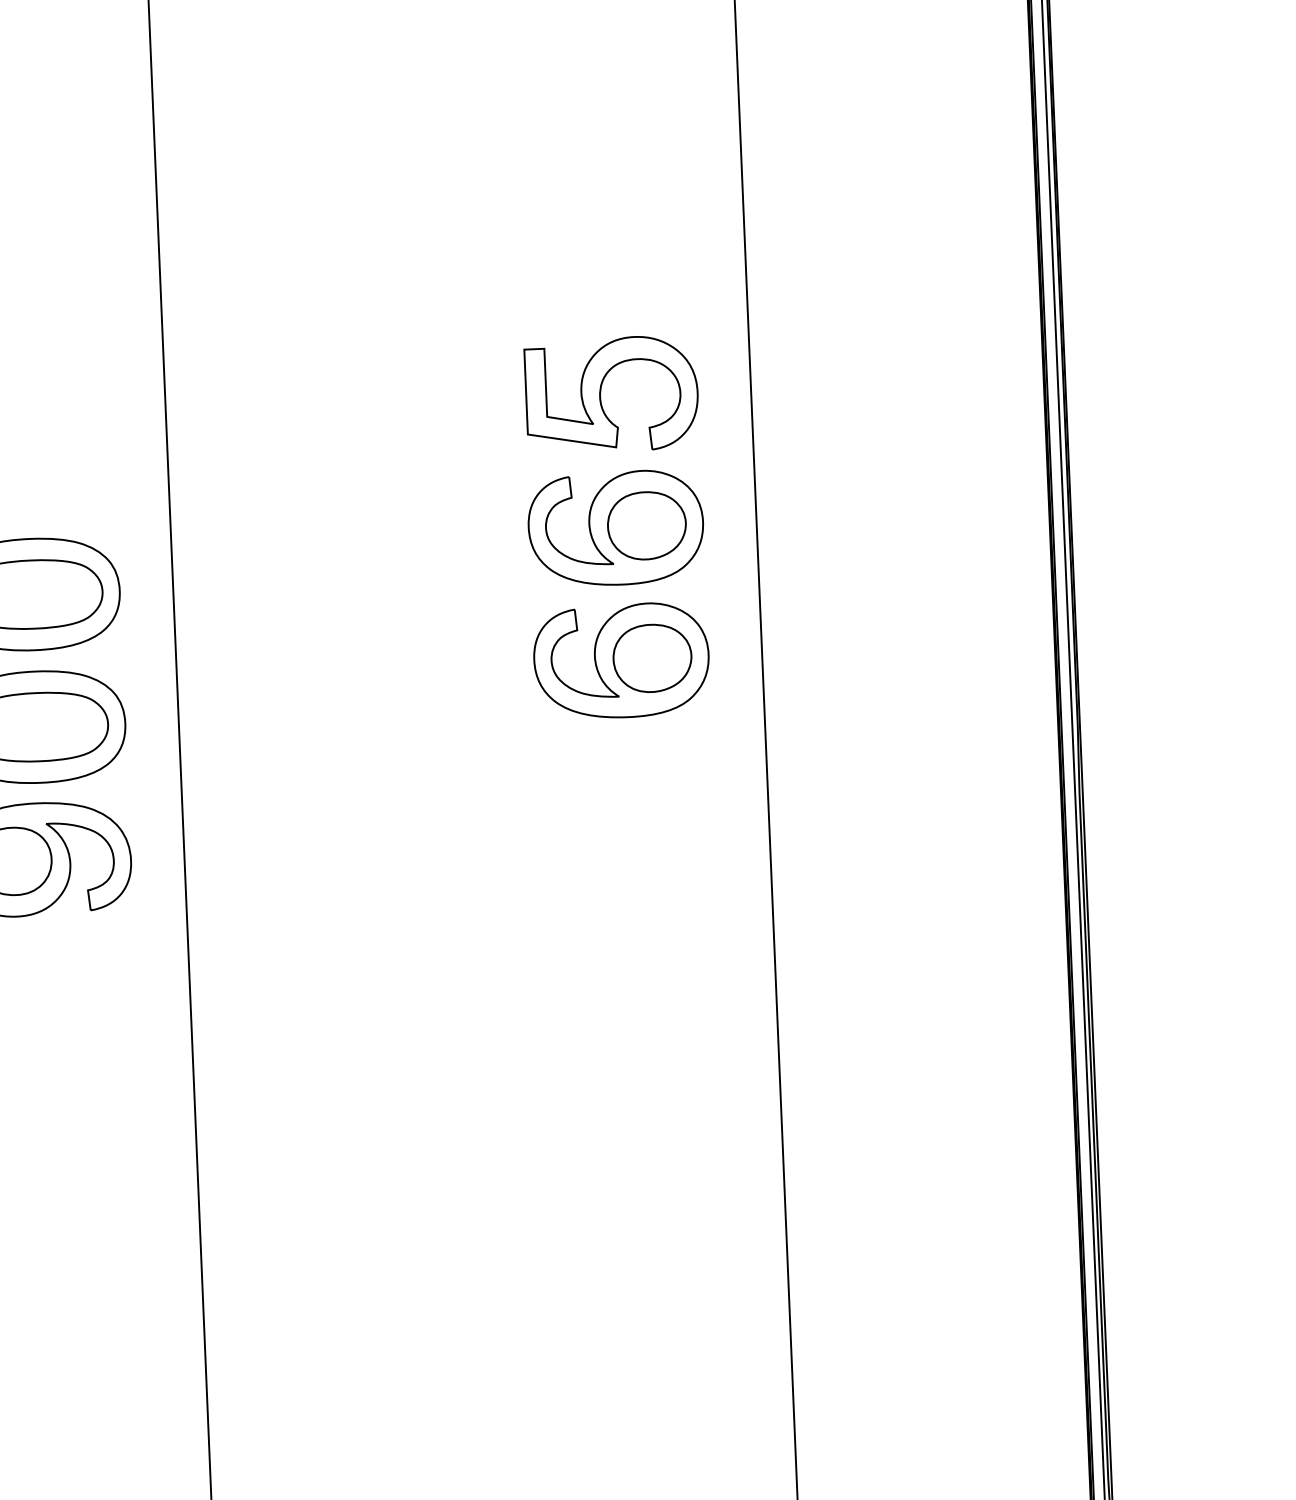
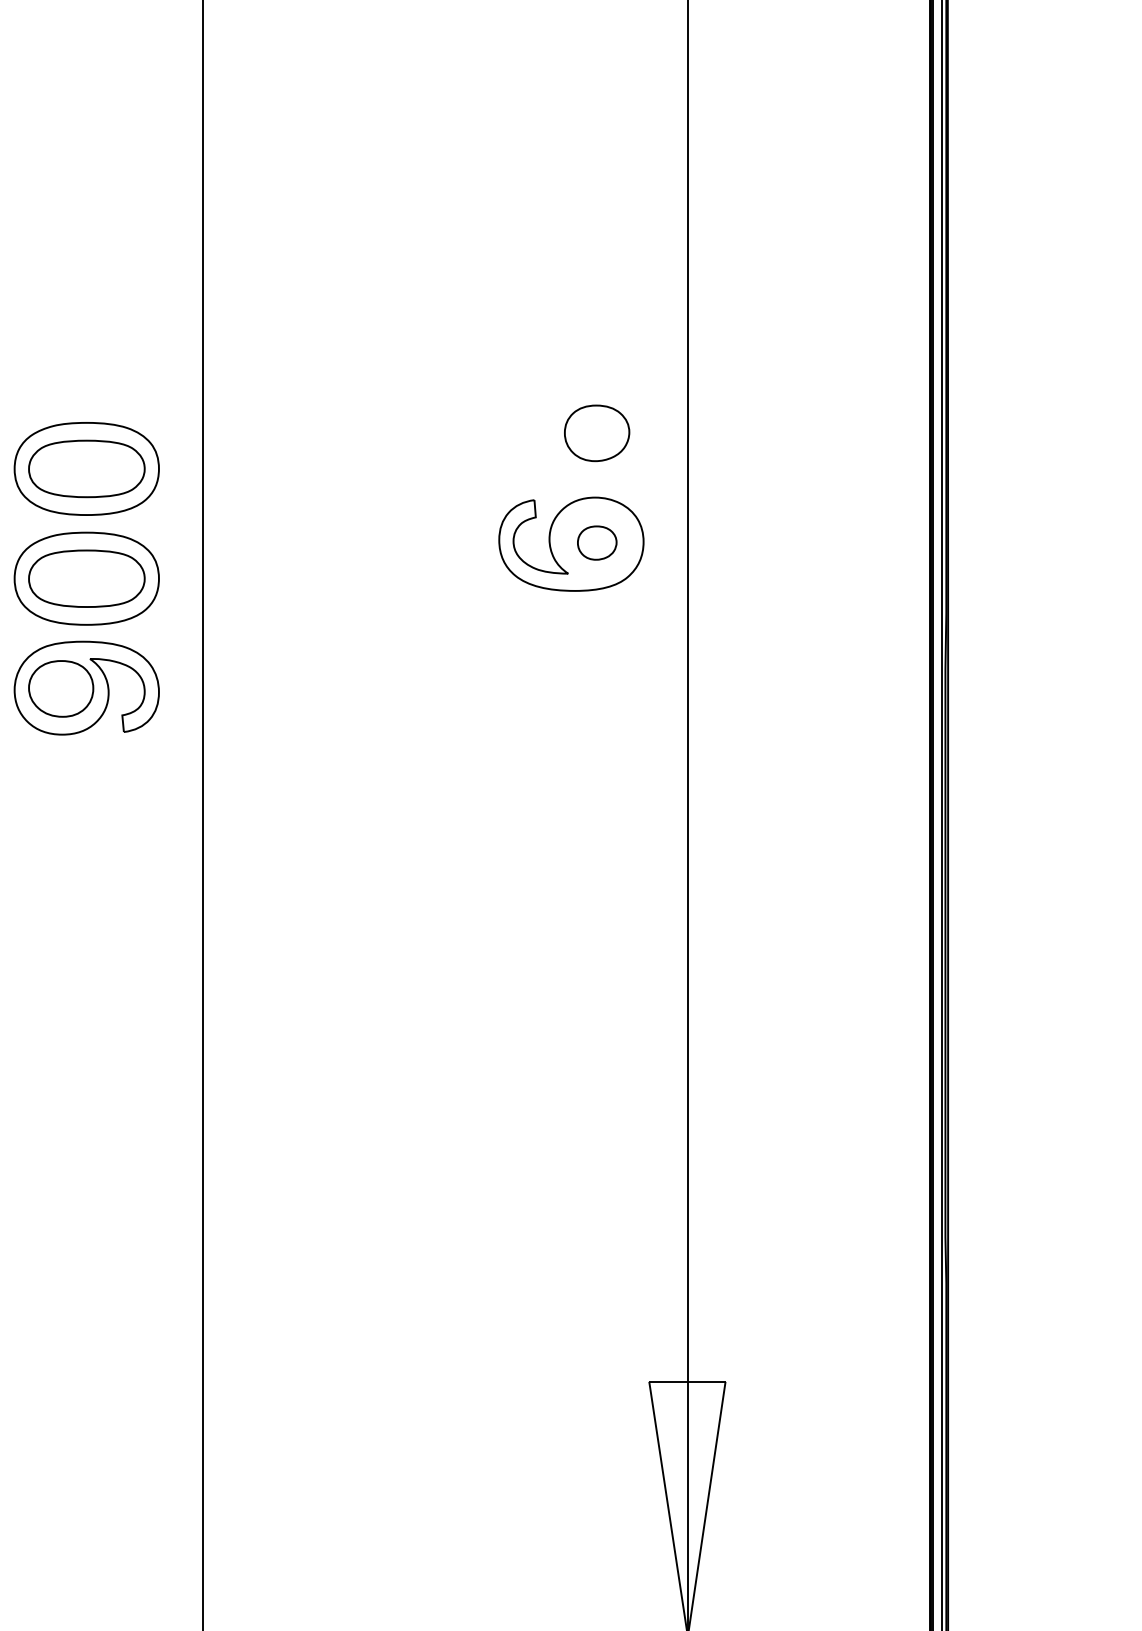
part: (601, 391) -> (564, 320), removed
part: (616, 527) -> (571, 433), removed
part: (652, 657) -> (597, 542), size x0.6

